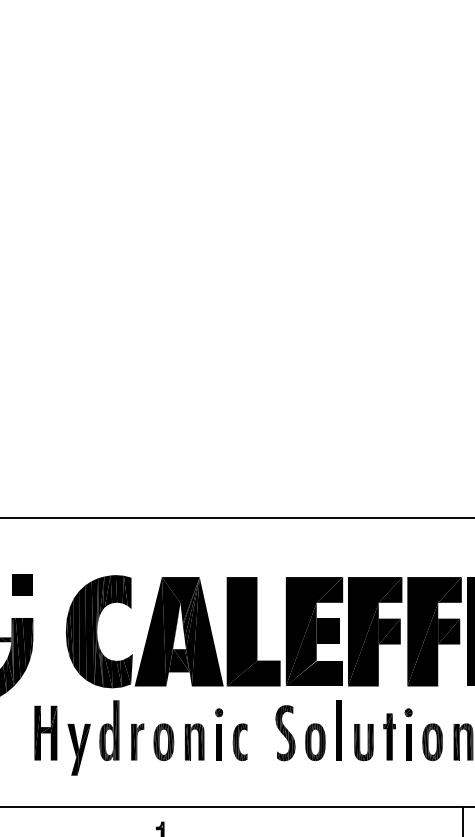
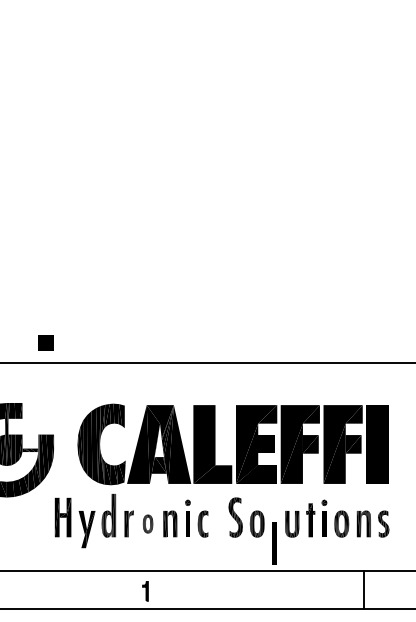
part: (21, 584) -> (45, 342), moved
line: (339, 730) -> (274, 543), moved
part: (163, 741) -> (147, 523), size x0.7

